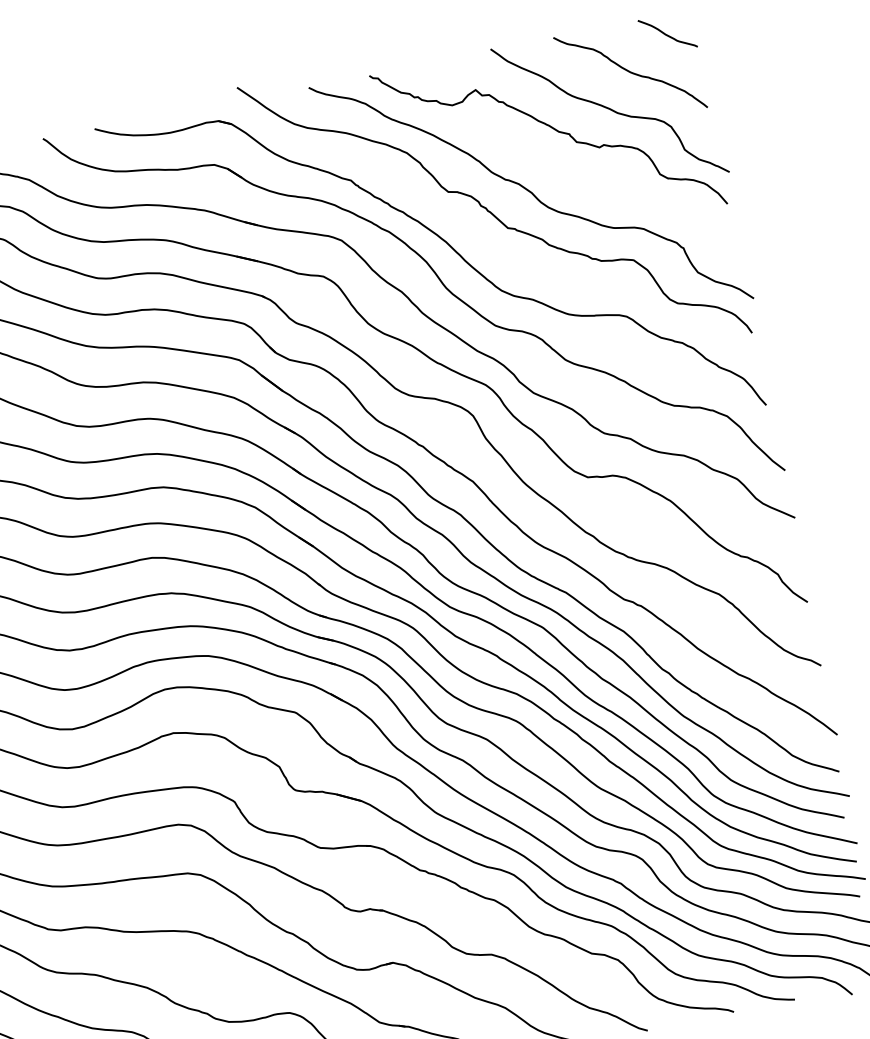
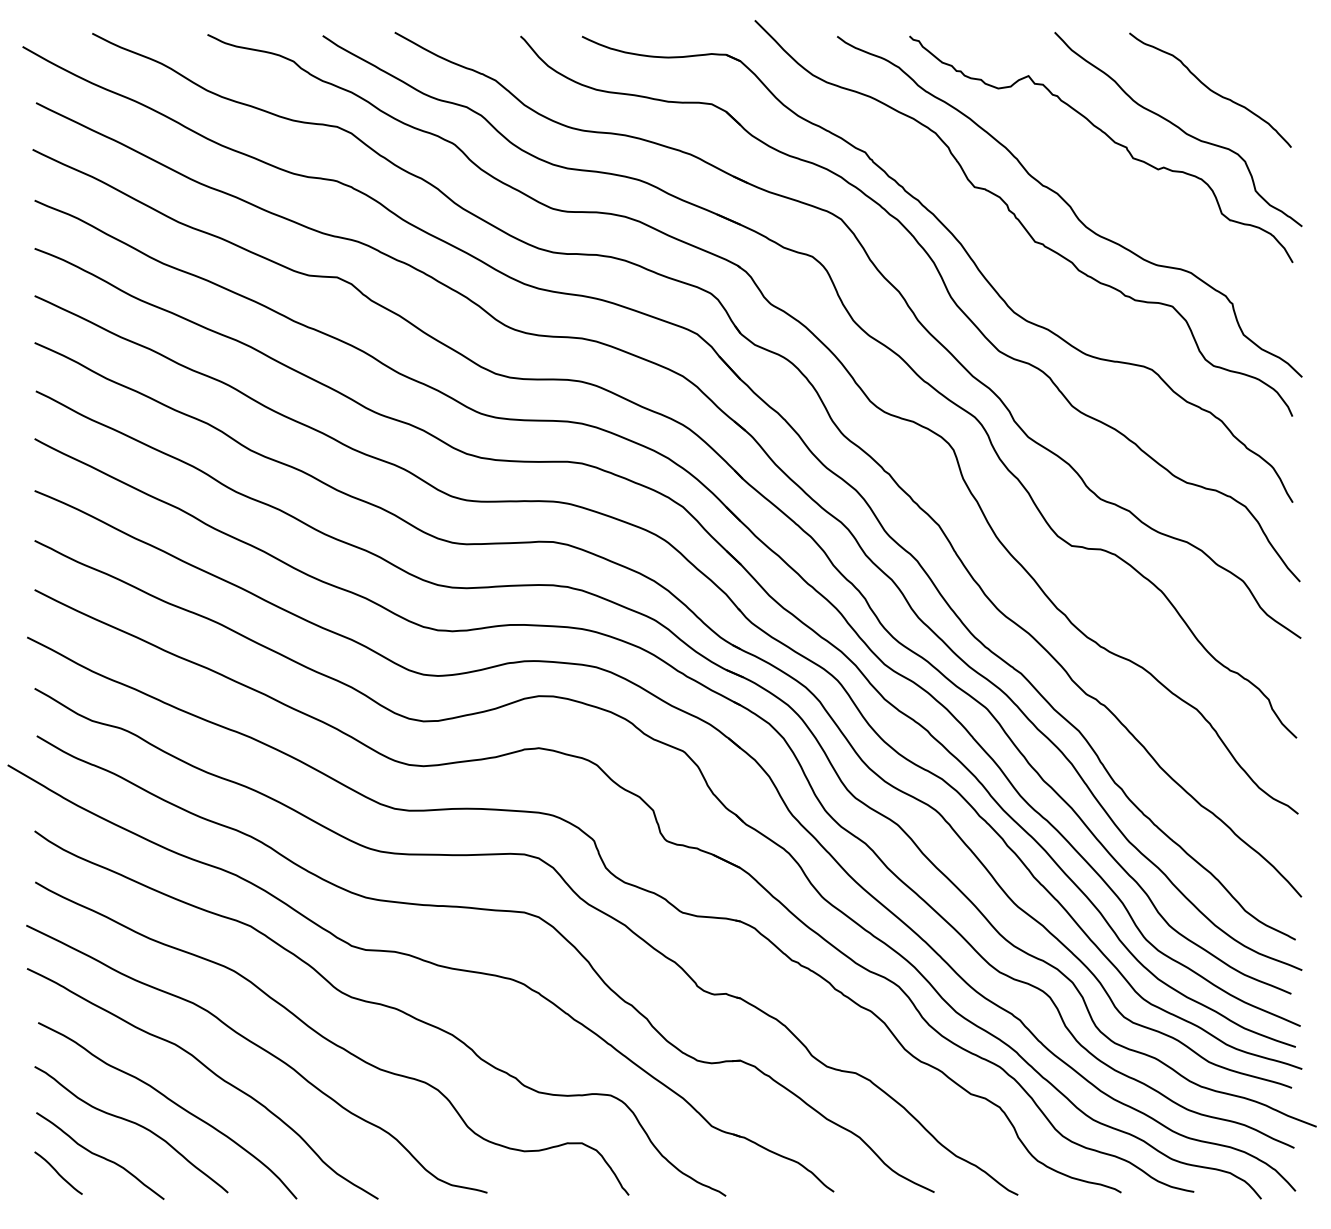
curve: (666, 34) -> (1260, 54), removed

